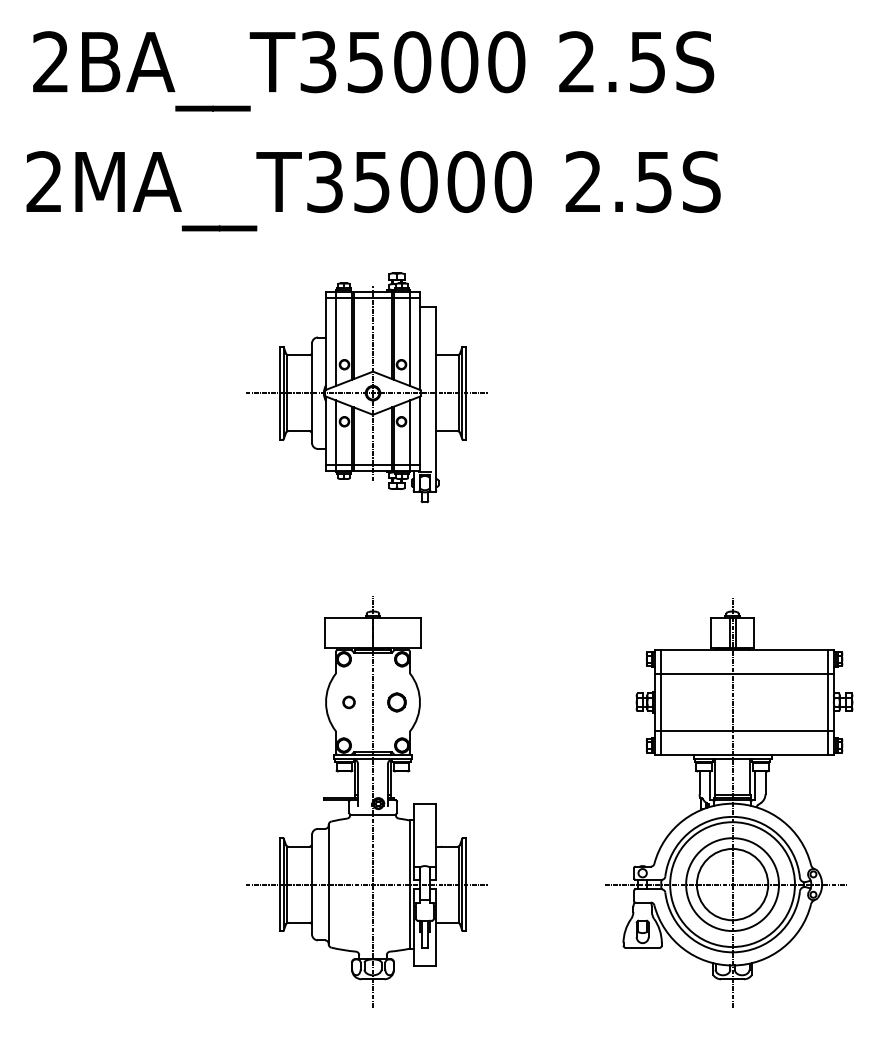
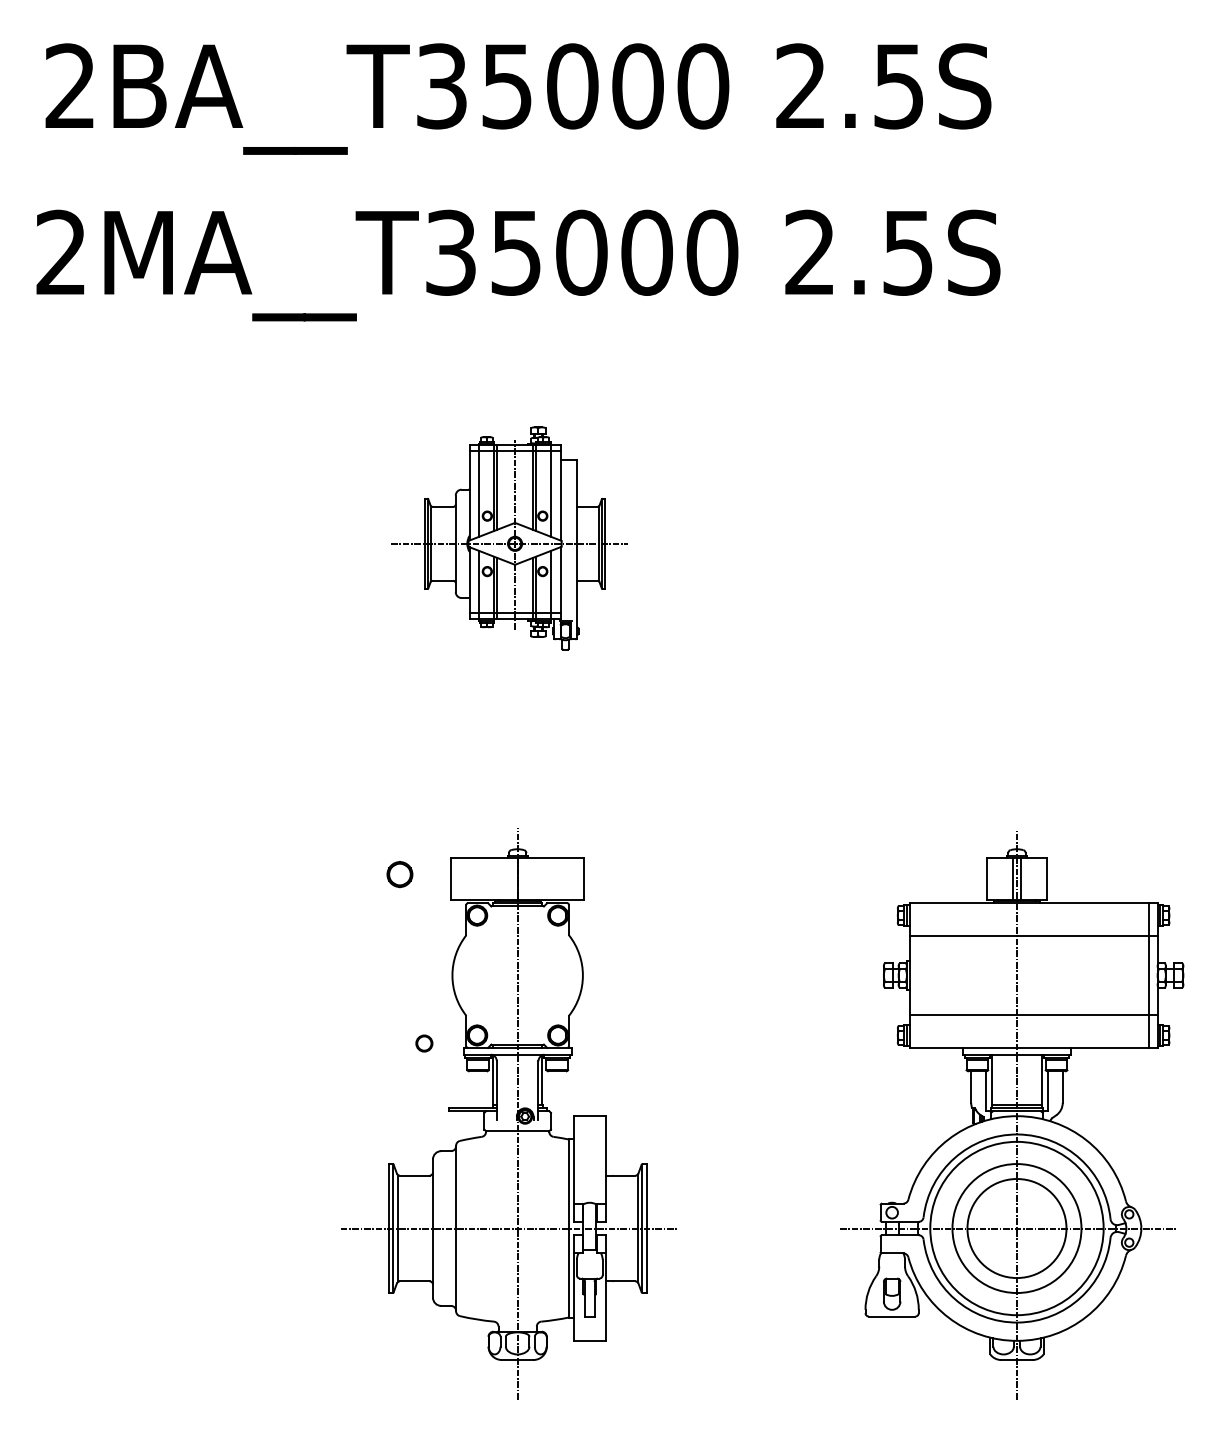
part: (366, 387) -> (508, 538), size x0.7
circle: (349, 702) -> (424, 1043), moved
part: (396, 702) -> (399, 874), moved
line: (660, 702) -> (917, 975), removed

